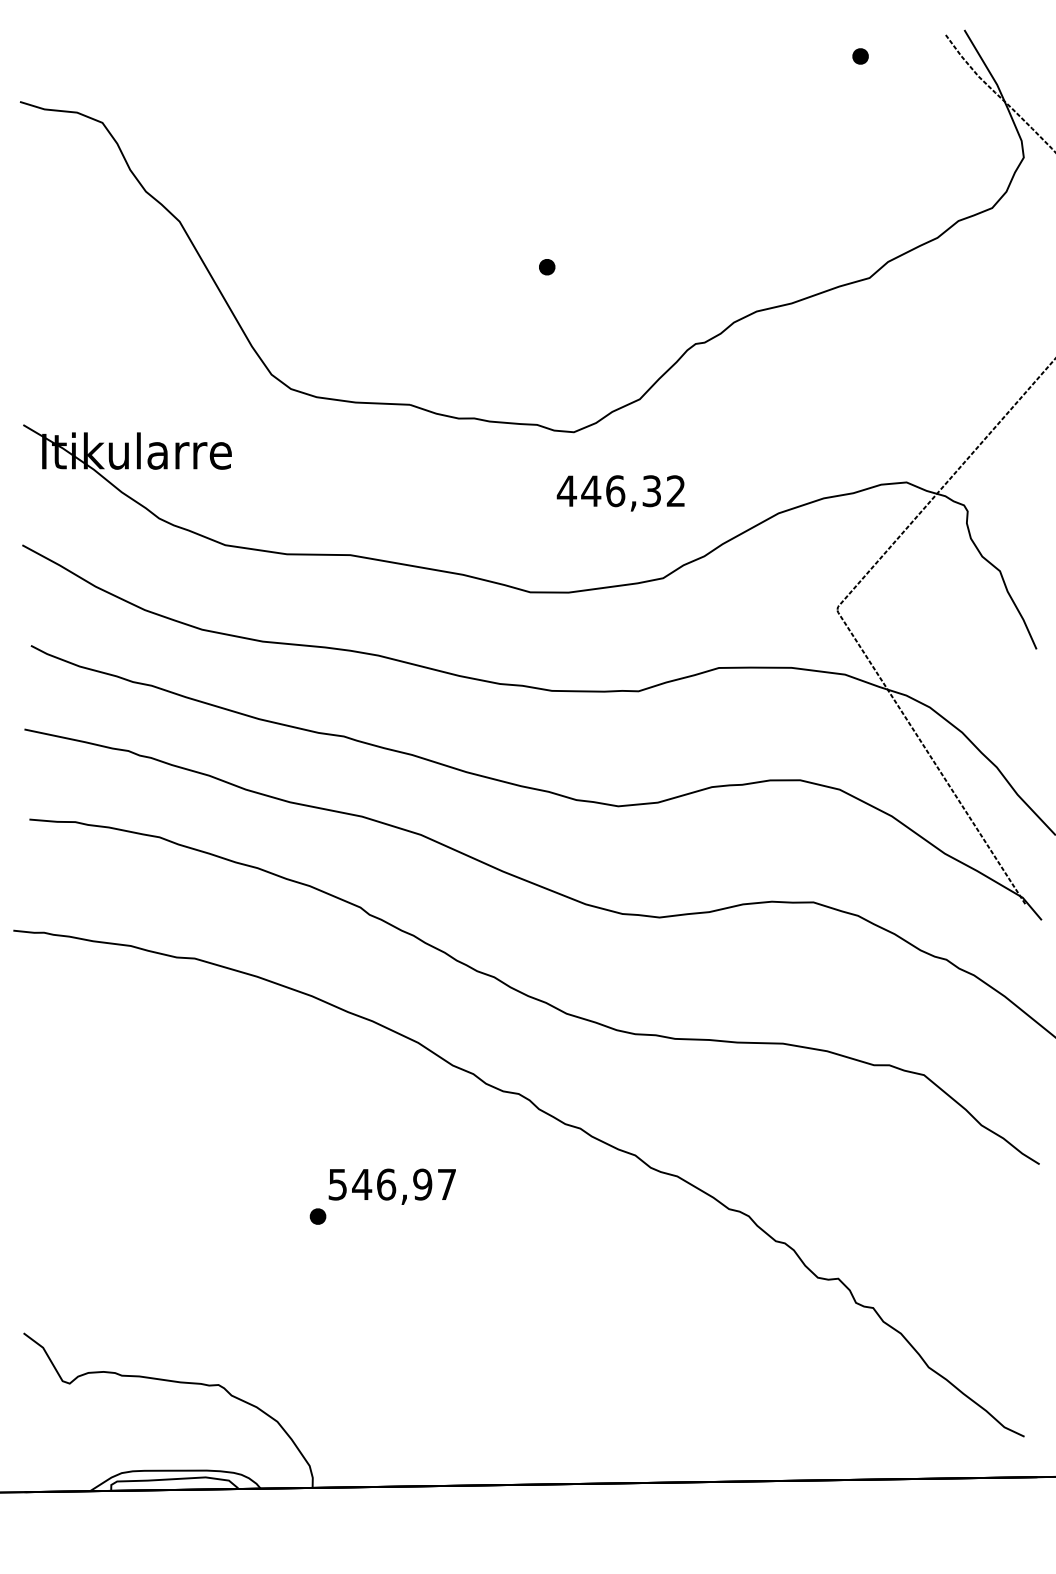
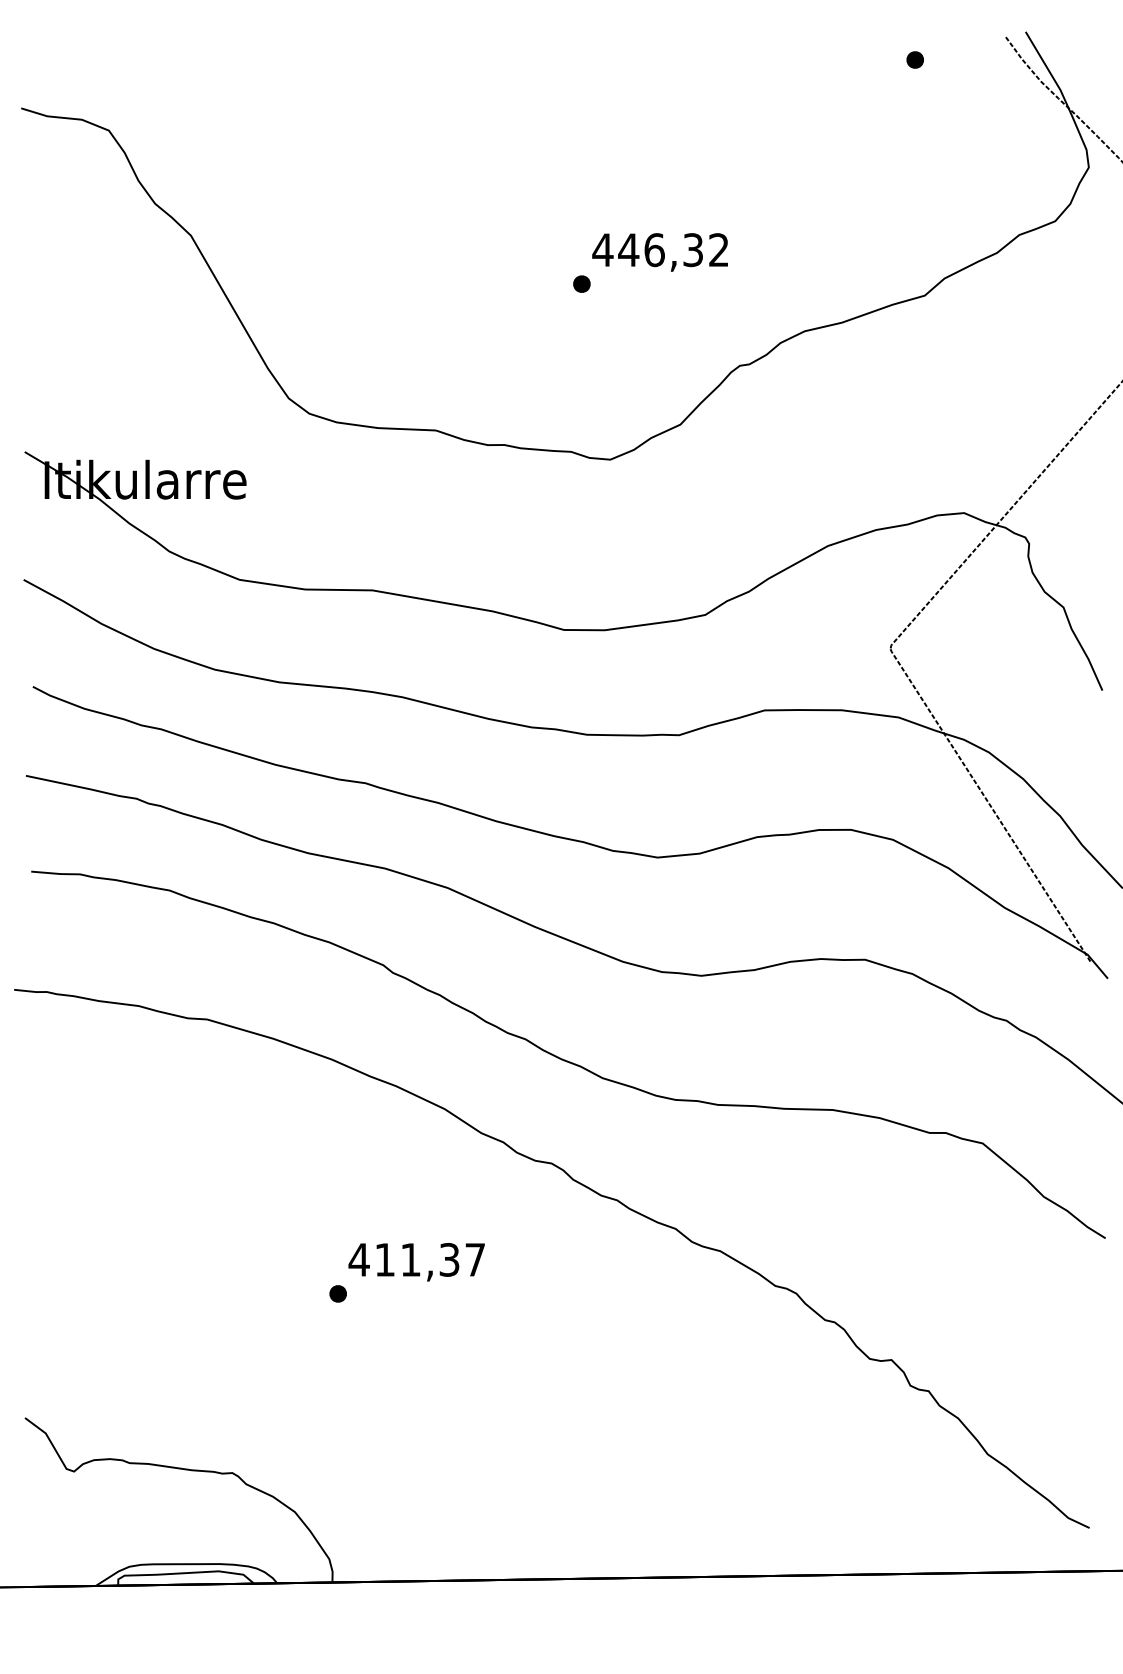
text: (620, 493) -> (659, 252), moved
text: (379, 1184) -> (403, 1259), 546,97 -> 411,37

